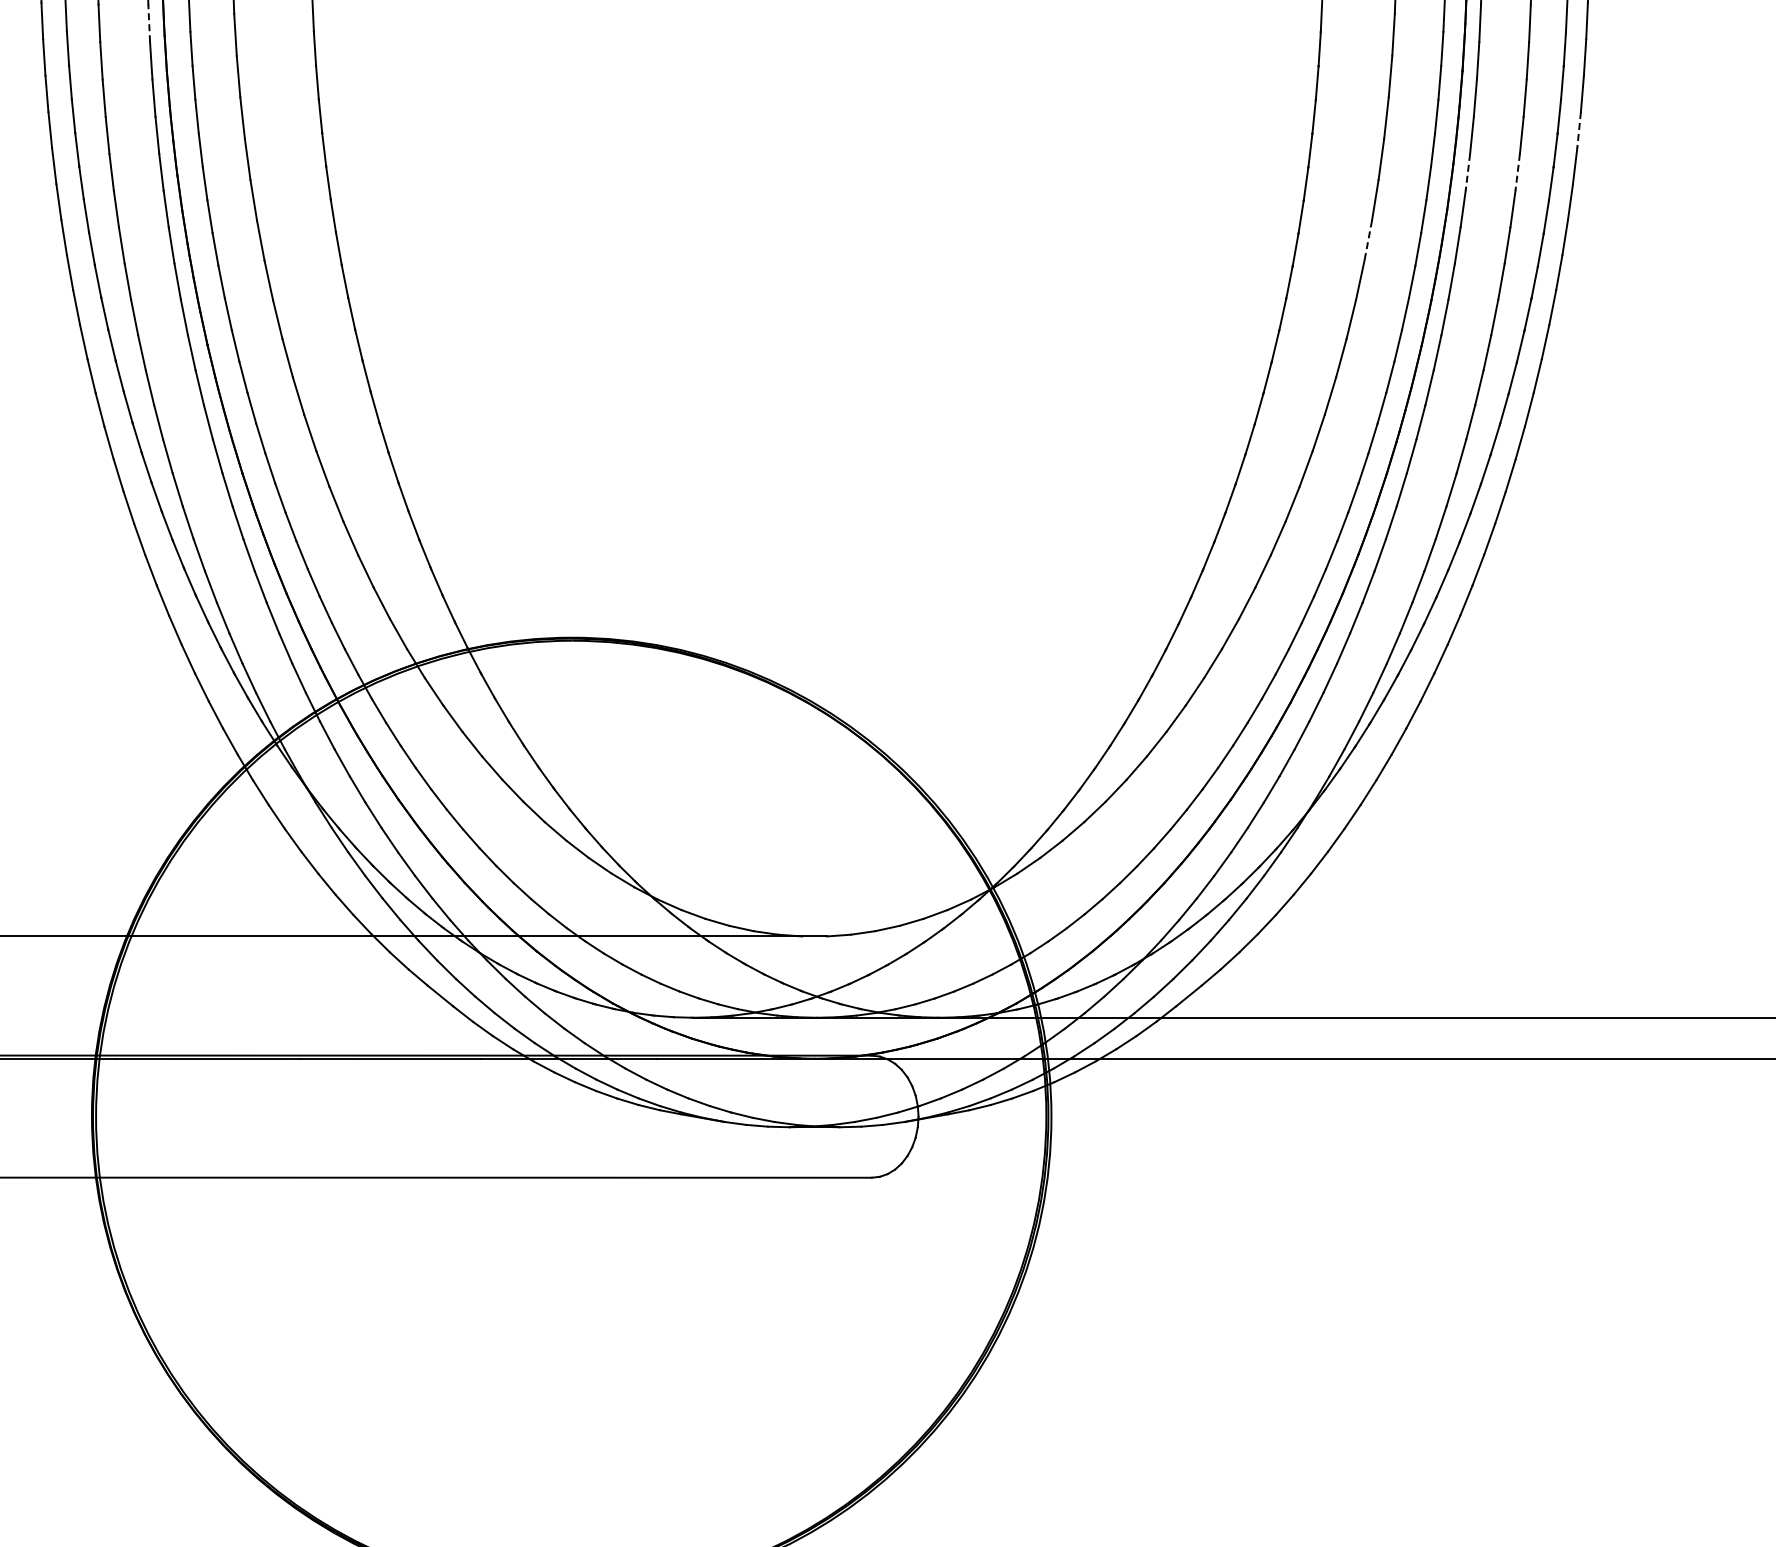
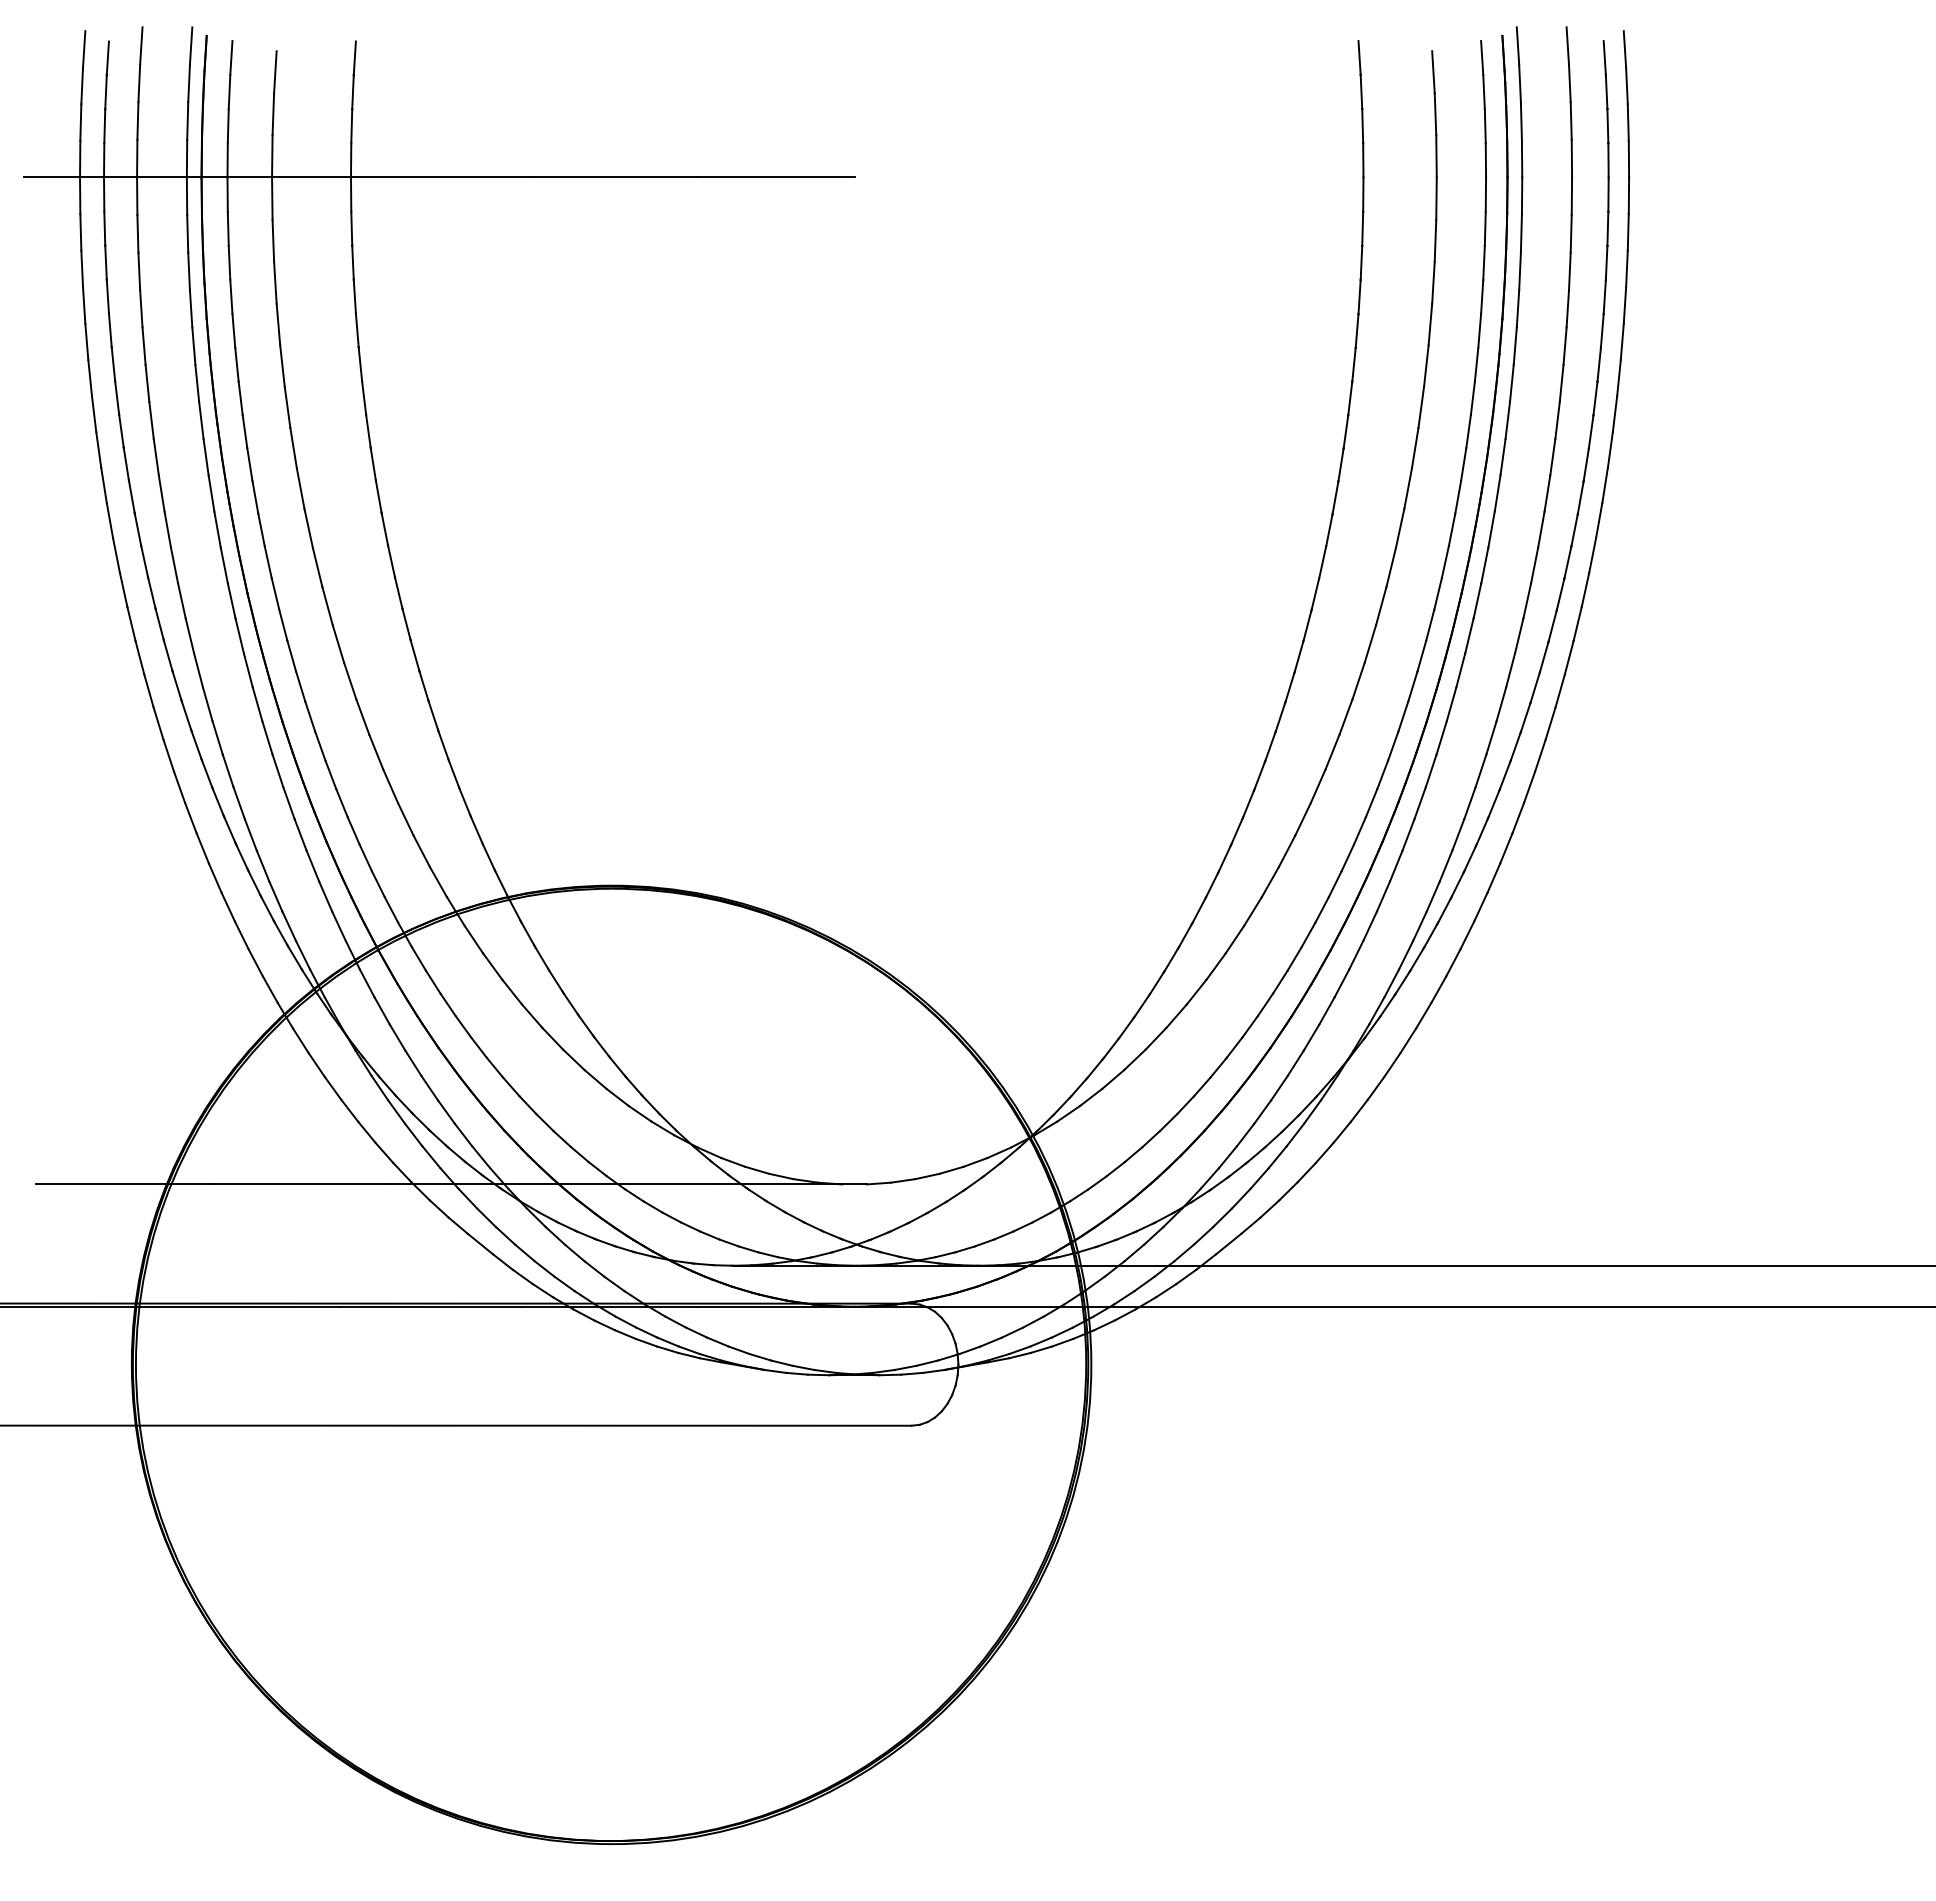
line: (149, 23) -> (189, 271), dashed -> solid
line: (1578, 130) -> (1618, 378), dashed -> solid
line: (1467, 172) -> (1507, 420), dashed -> solid
line: (1517, 172) -> (1557, 420), dashed -> solid
line: (1368, 241) -> (1408, 489), dashed -> solid

